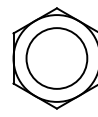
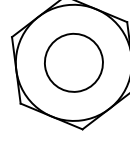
circle: (56, 58) -> (73, 62), size x0.71

